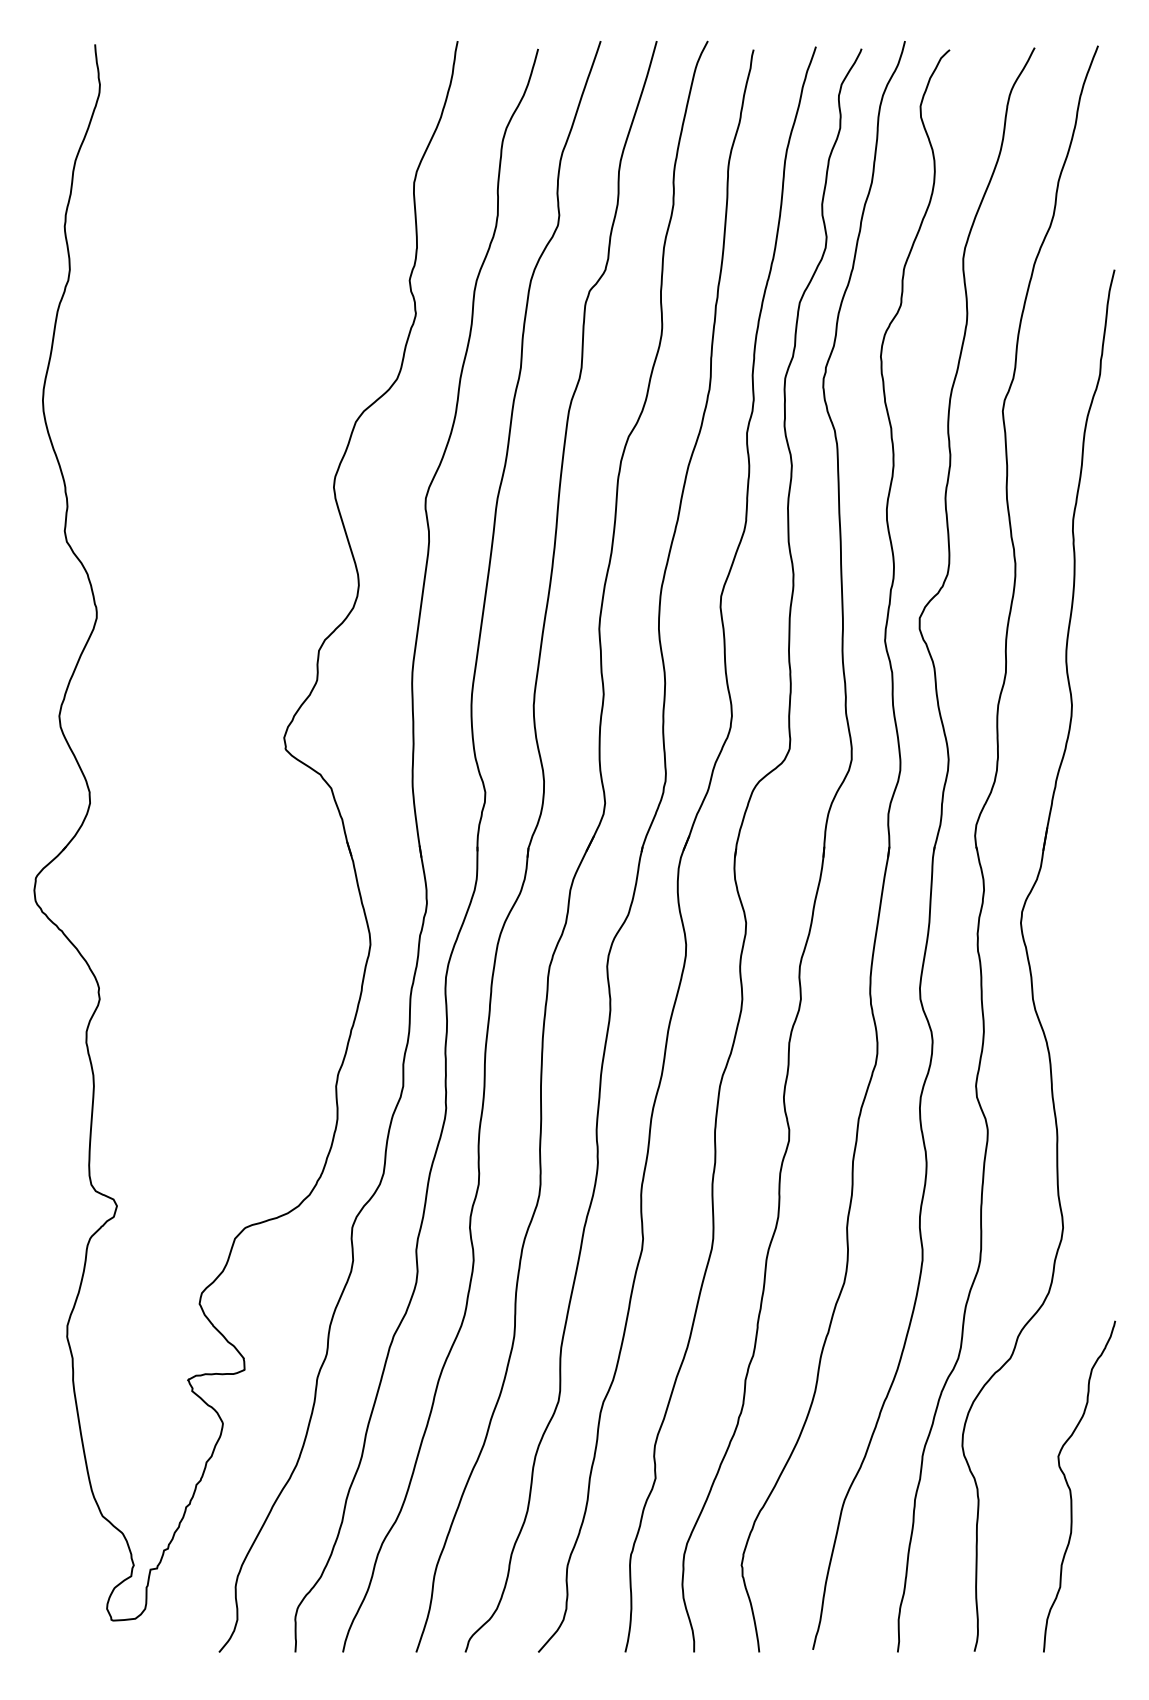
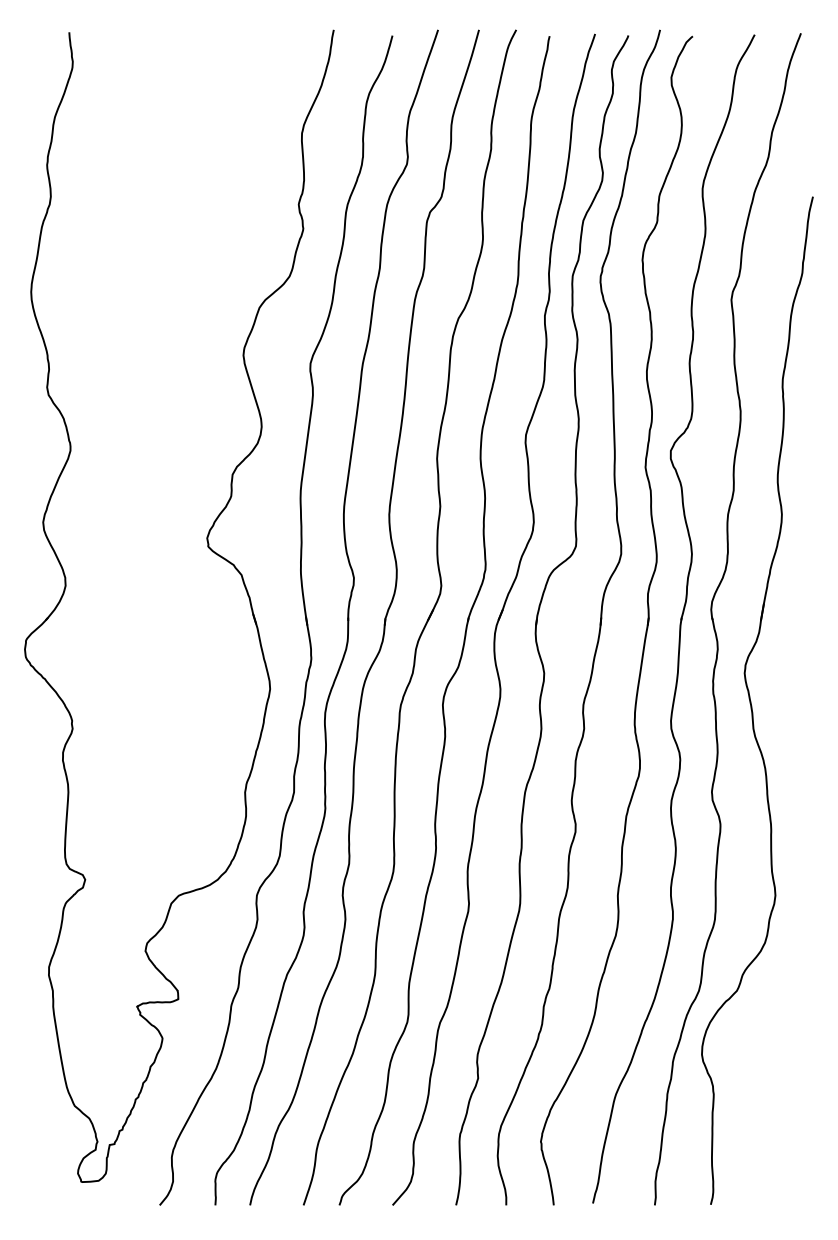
curve: (1071, 1490) -> (781, 1087), removed

